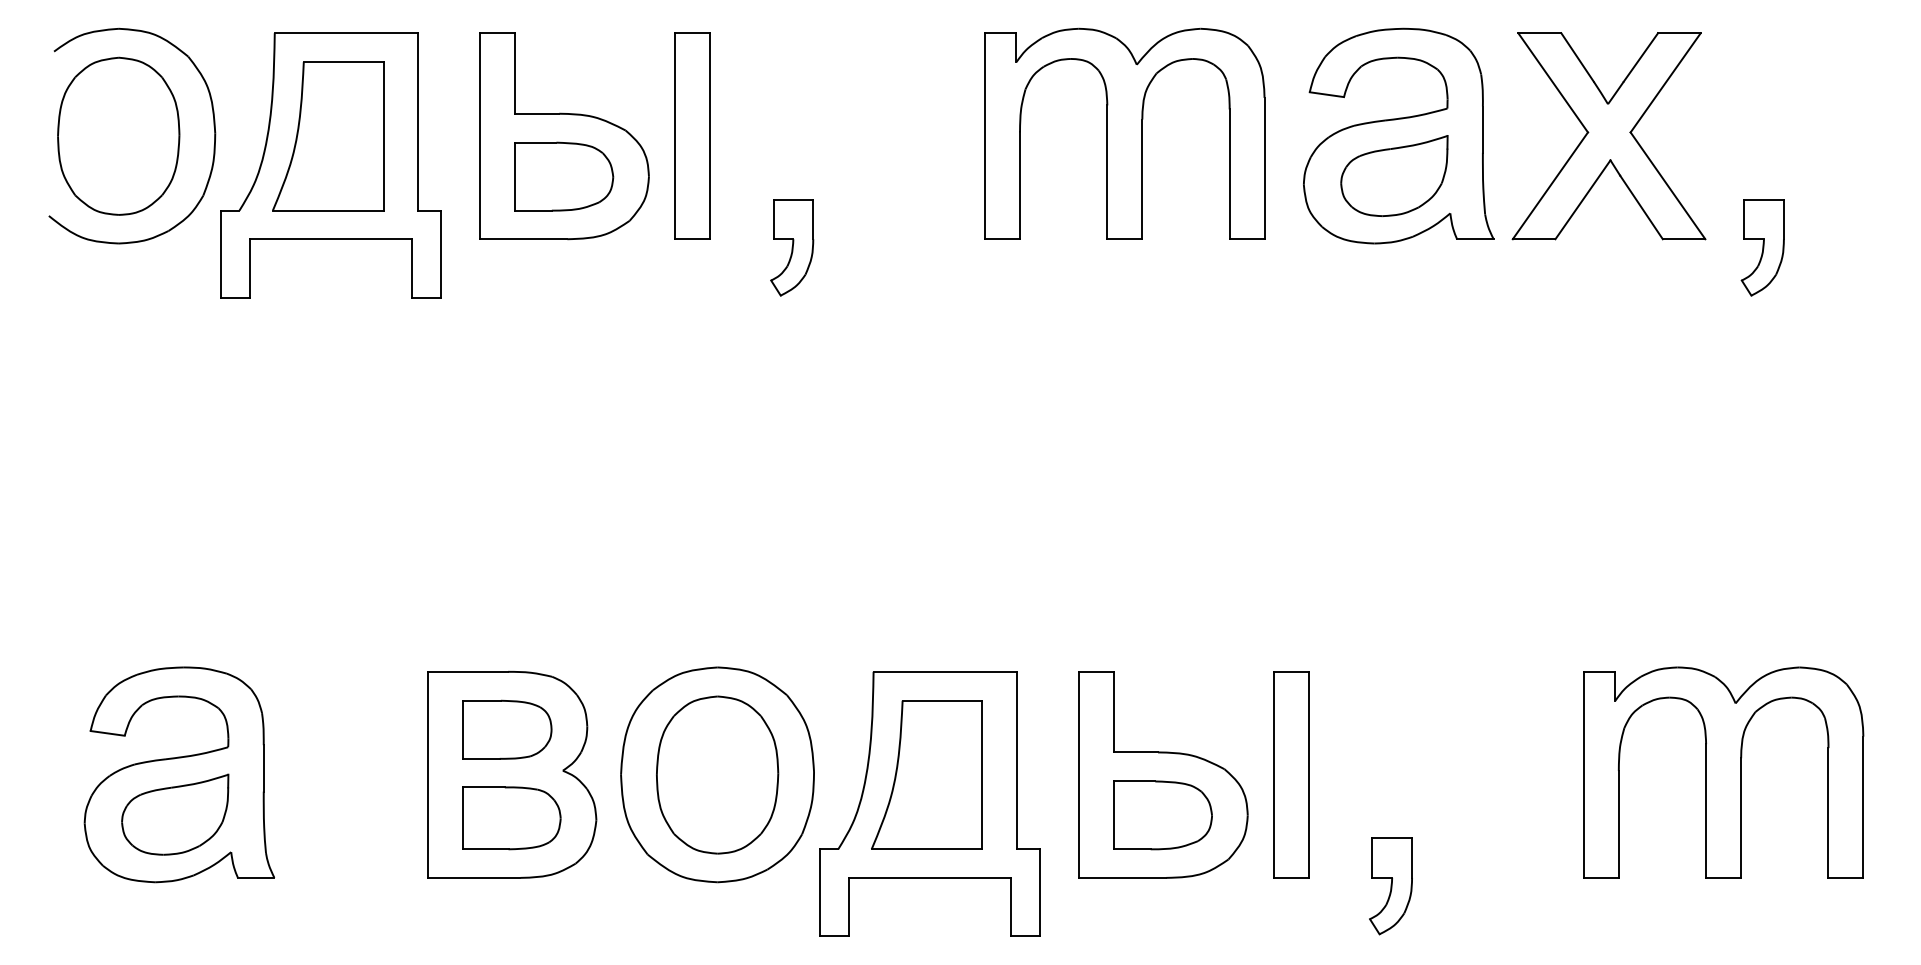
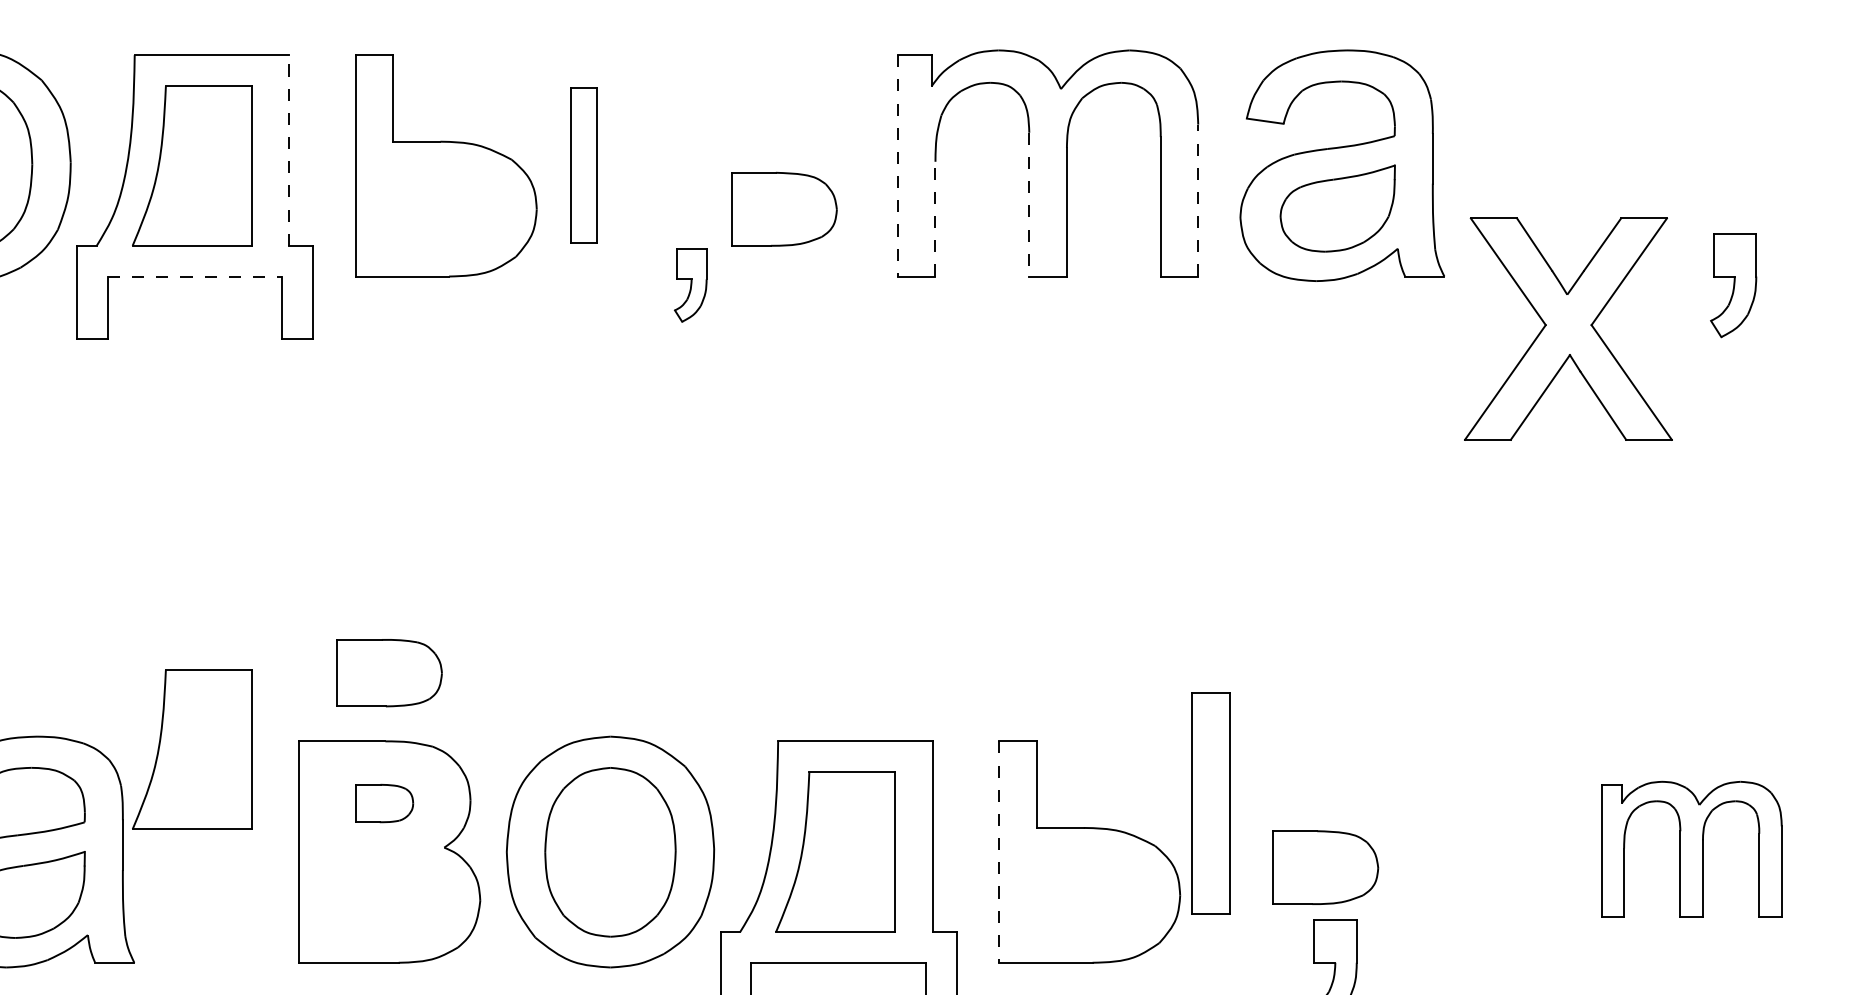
line: (418, 121) -> (289, 150), solid -> dashed
part: (692, 135) -> (583, 165), size x0.7
line: (985, 136) -> (898, 166), solid -> dashed
part: (1608, 136) -> (1567, 329), moved
line: (1264, 168) -> (1198, 200), solid -> dashed
line: (1107, 172) -> (1029, 204), solid -> dashed
part: (564, 176) -> (784, 209), moved
line: (1020, 185) -> (936, 218), solid -> dashed
line: (331, 239) -> (195, 276), solid -> dashed
part: (792, 247) -> (691, 285), size x0.7
part: (328, 679) -> (192, 749), added
part: (507, 729) -> (384, 803), size x0.6
part: (1723, 772) -> (1691, 849), size x0.6
part: (1291, 774) -> (1211, 803), moved
line: (1079, 775) -> (999, 852), solid -> dashed
part: (1162, 815) -> (1324, 867), moved
part: (511, 818) -> (389, 673), moved

